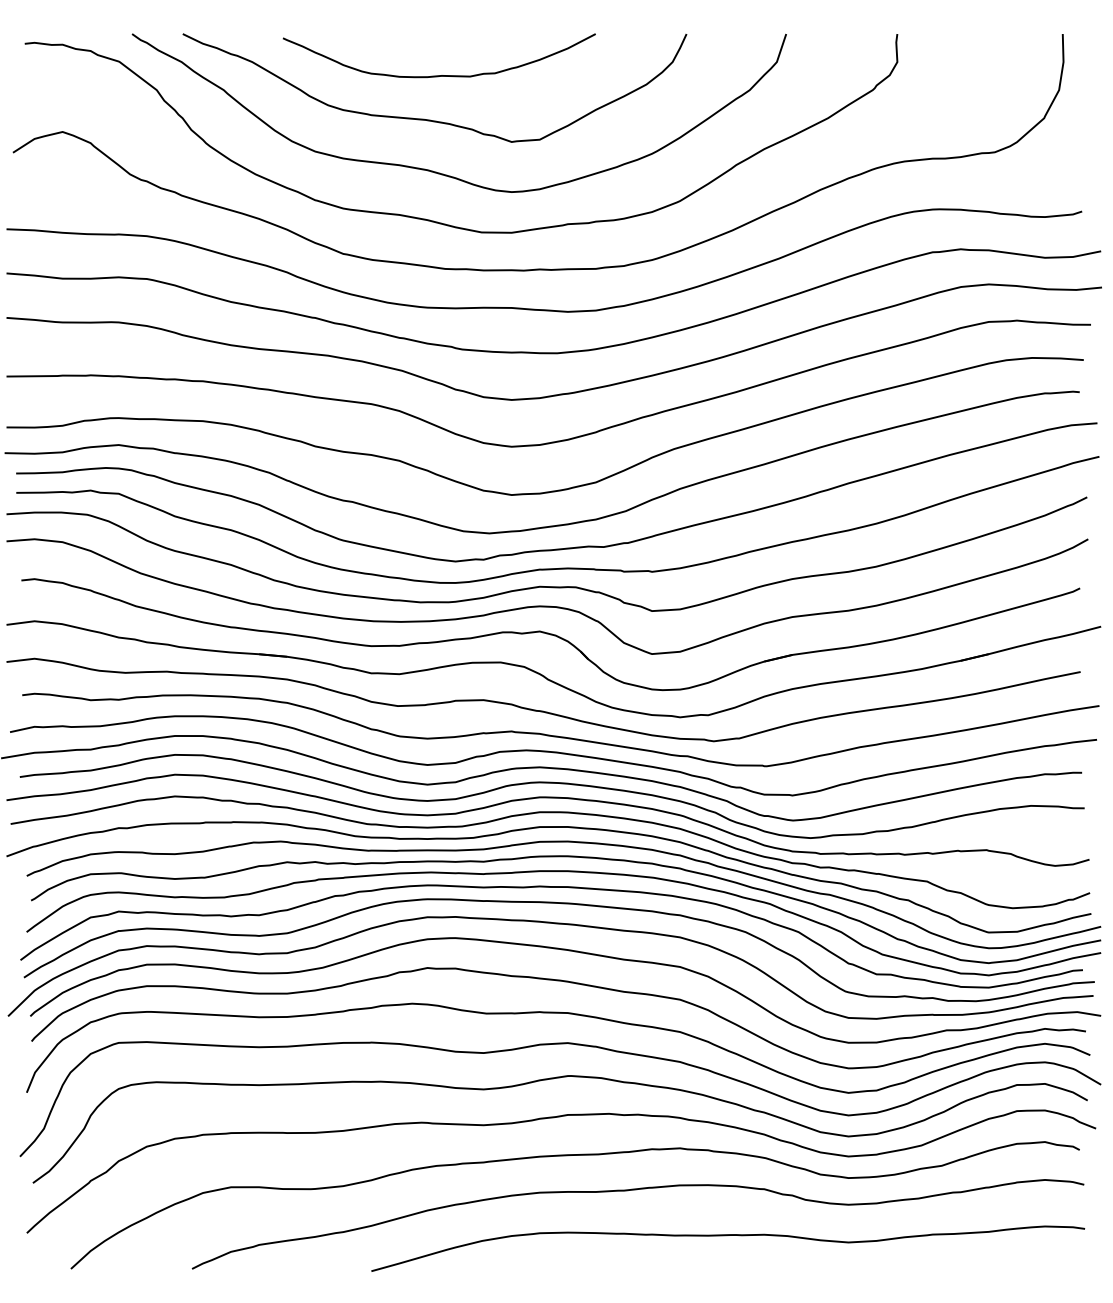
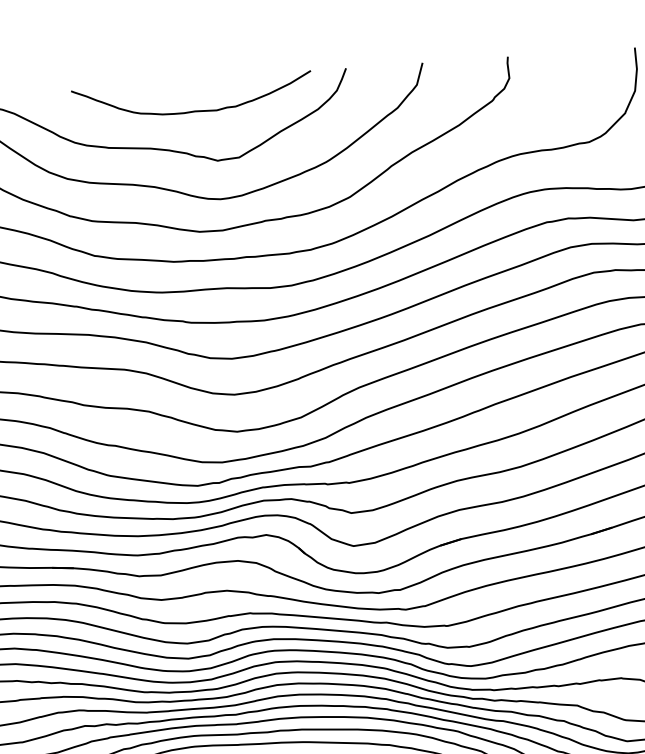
curve: (438, 75) -> (192, 111), moved

